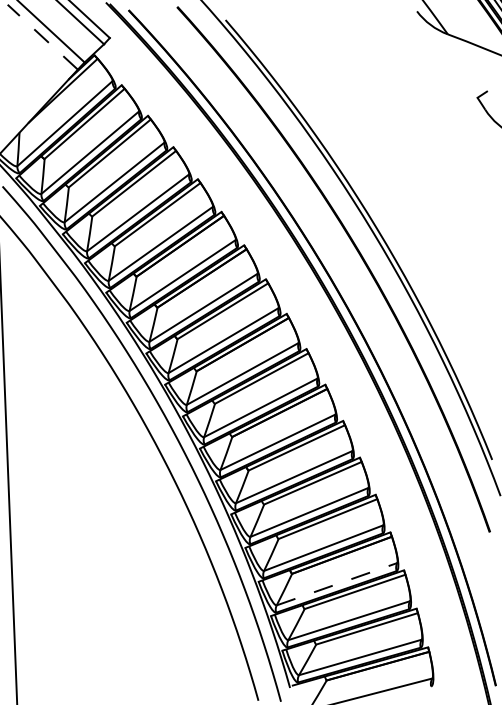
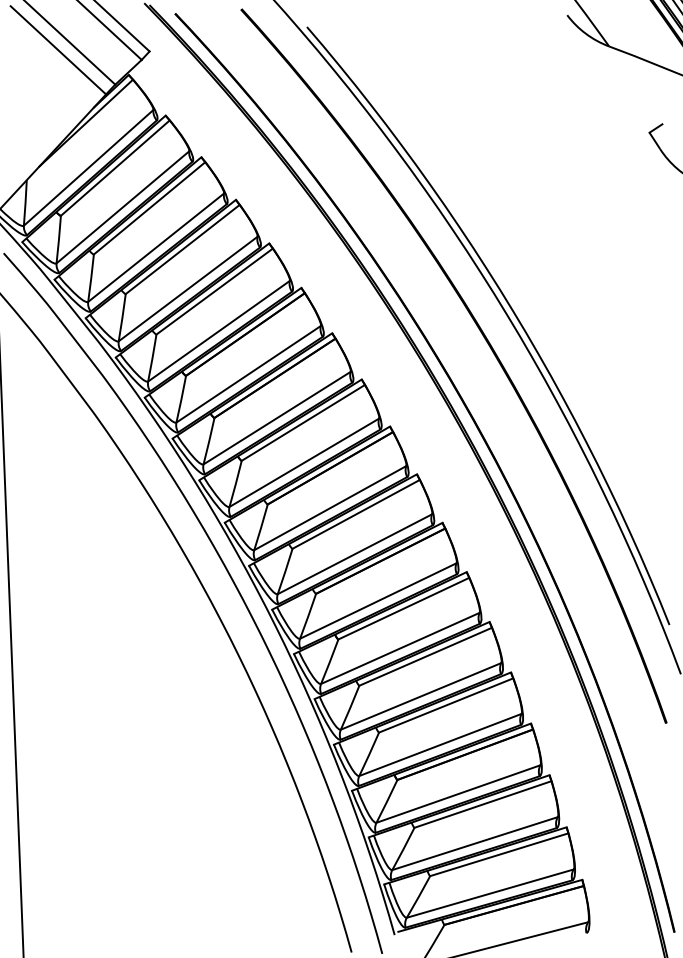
line: (42, 37) -> (58, 50), dashed -> solid
line: (337, 584) -> (458, 794), dashed -> solid

